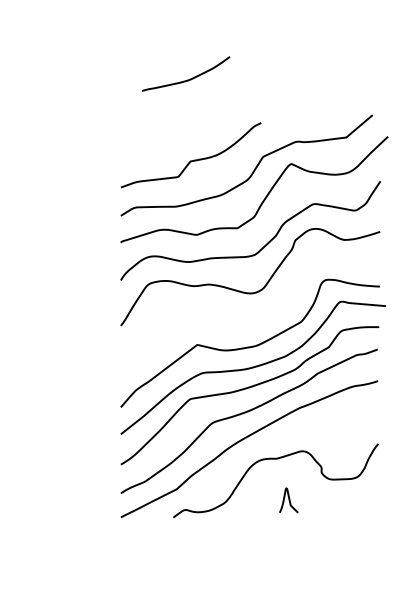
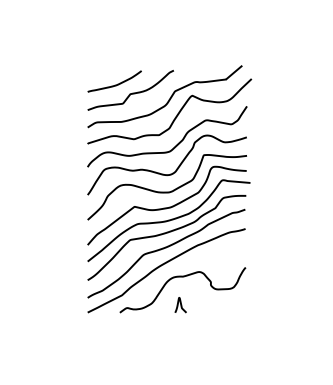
curve: (187, 78) -> (115, 84), moved
curve: (249, 320) -> (166, 191), added
curve: (288, 500) -> (180, 305), moved

